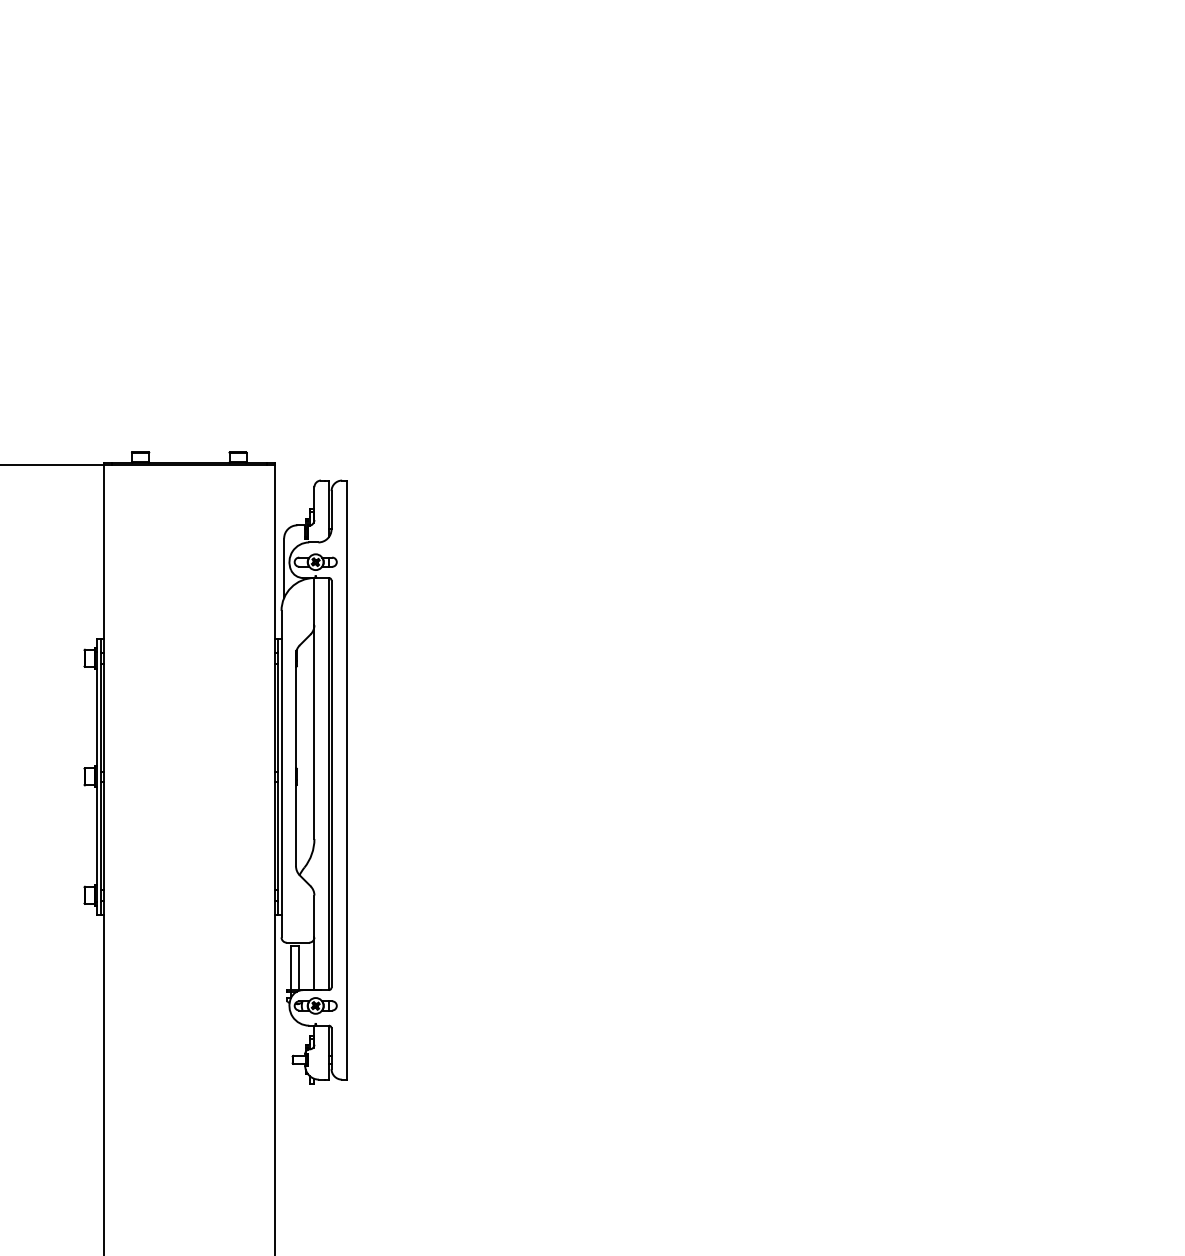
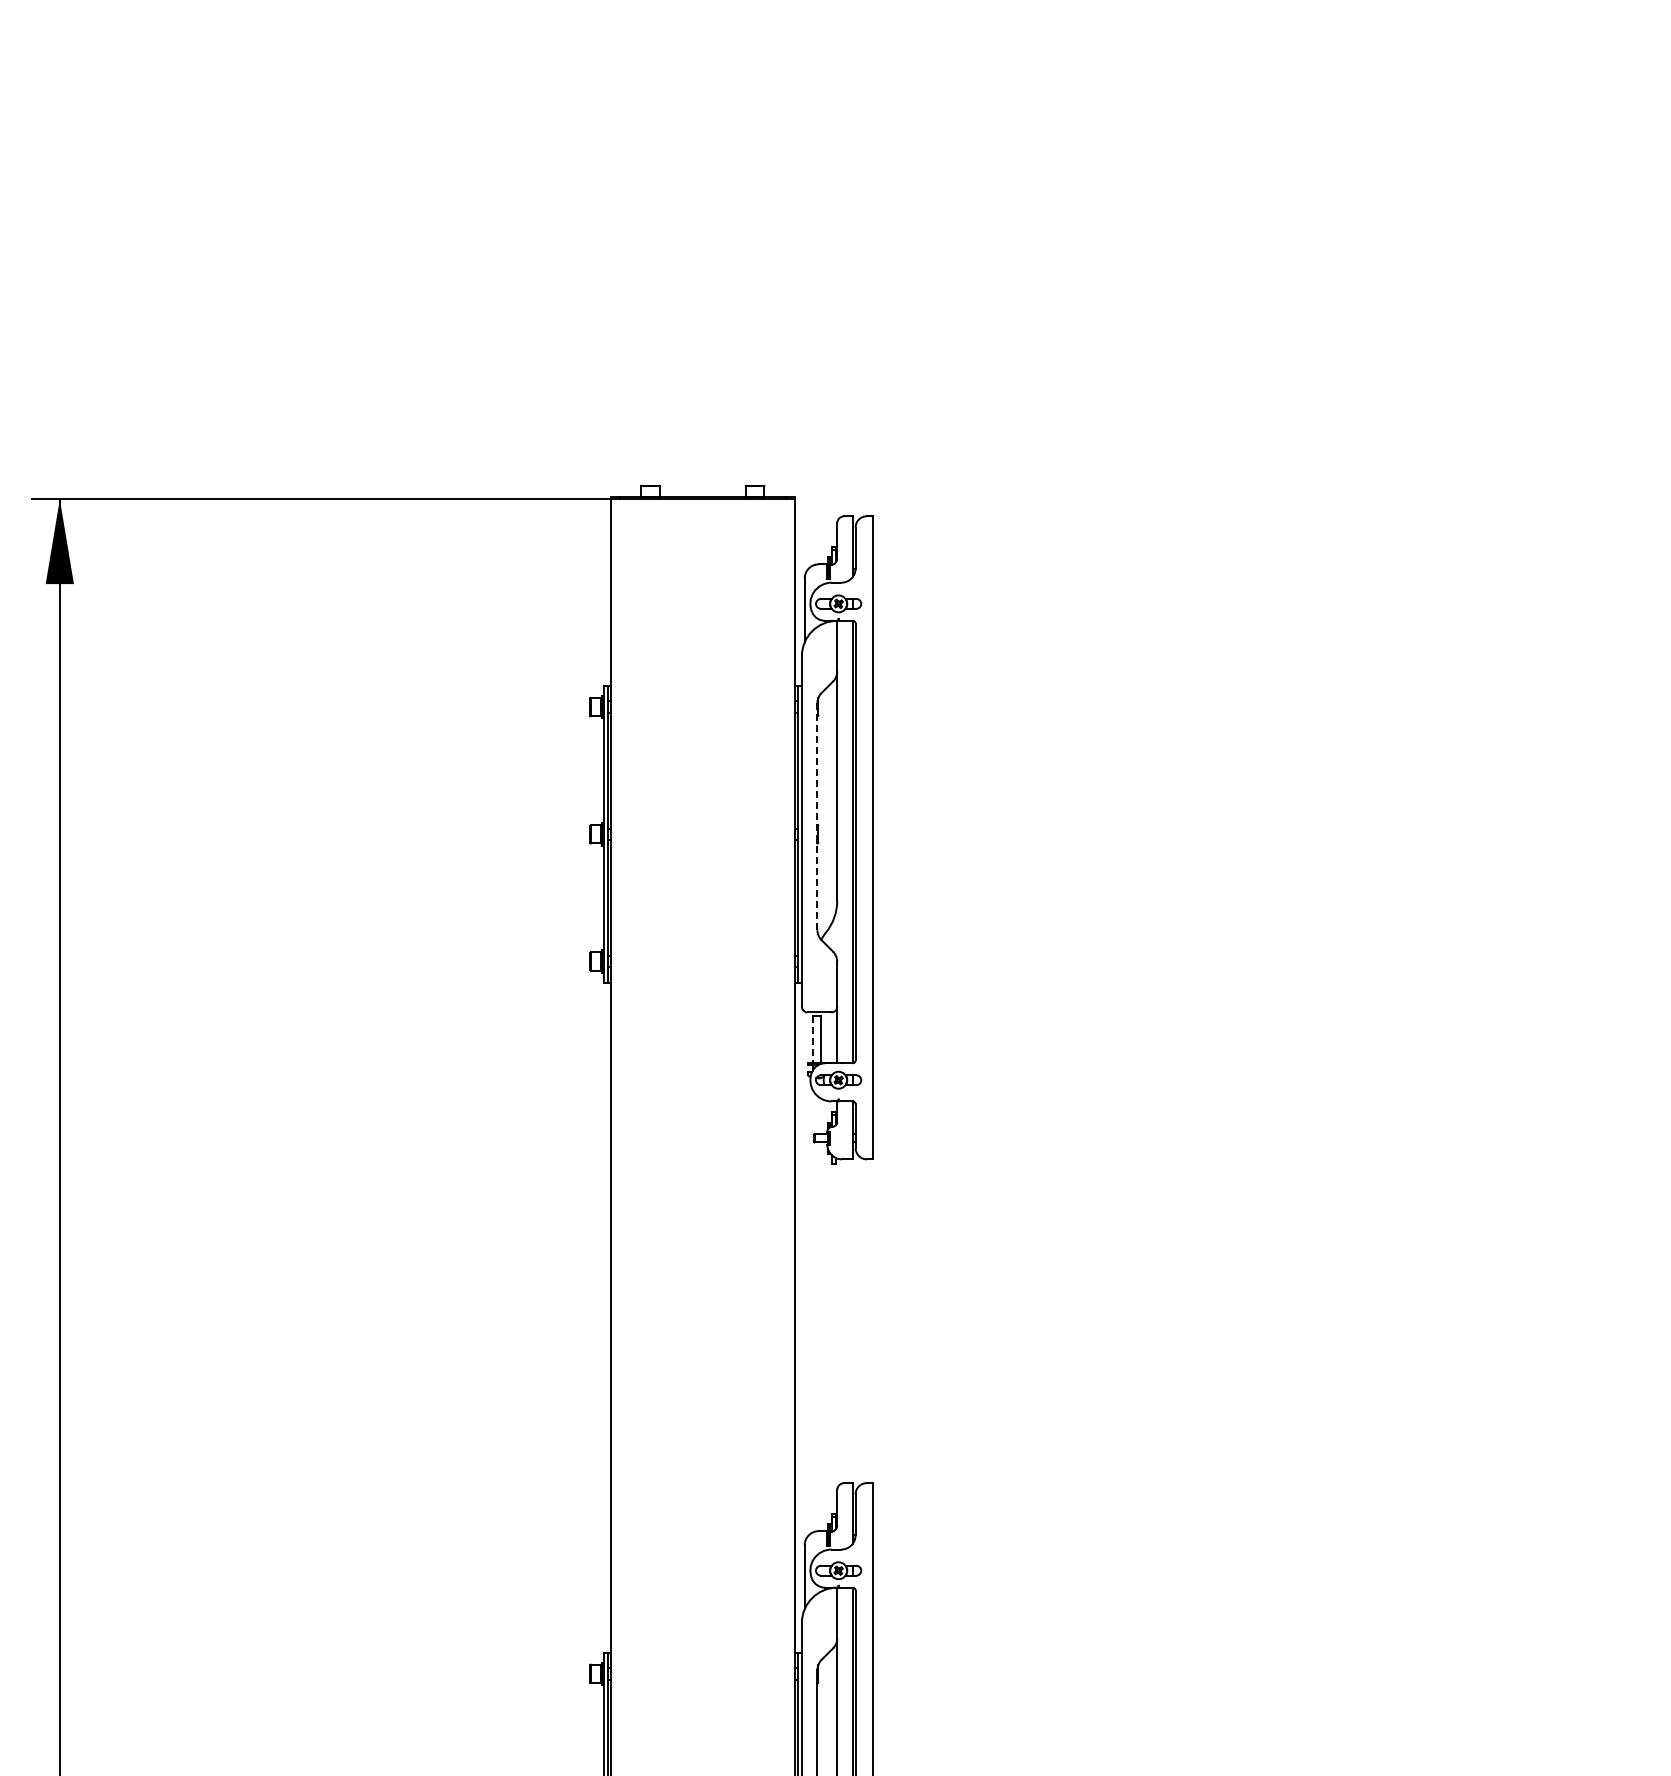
line: (296, 760) -> (817, 816), solid -> dashed
line: (291, 967) -> (812, 1039), solid -> dashed

